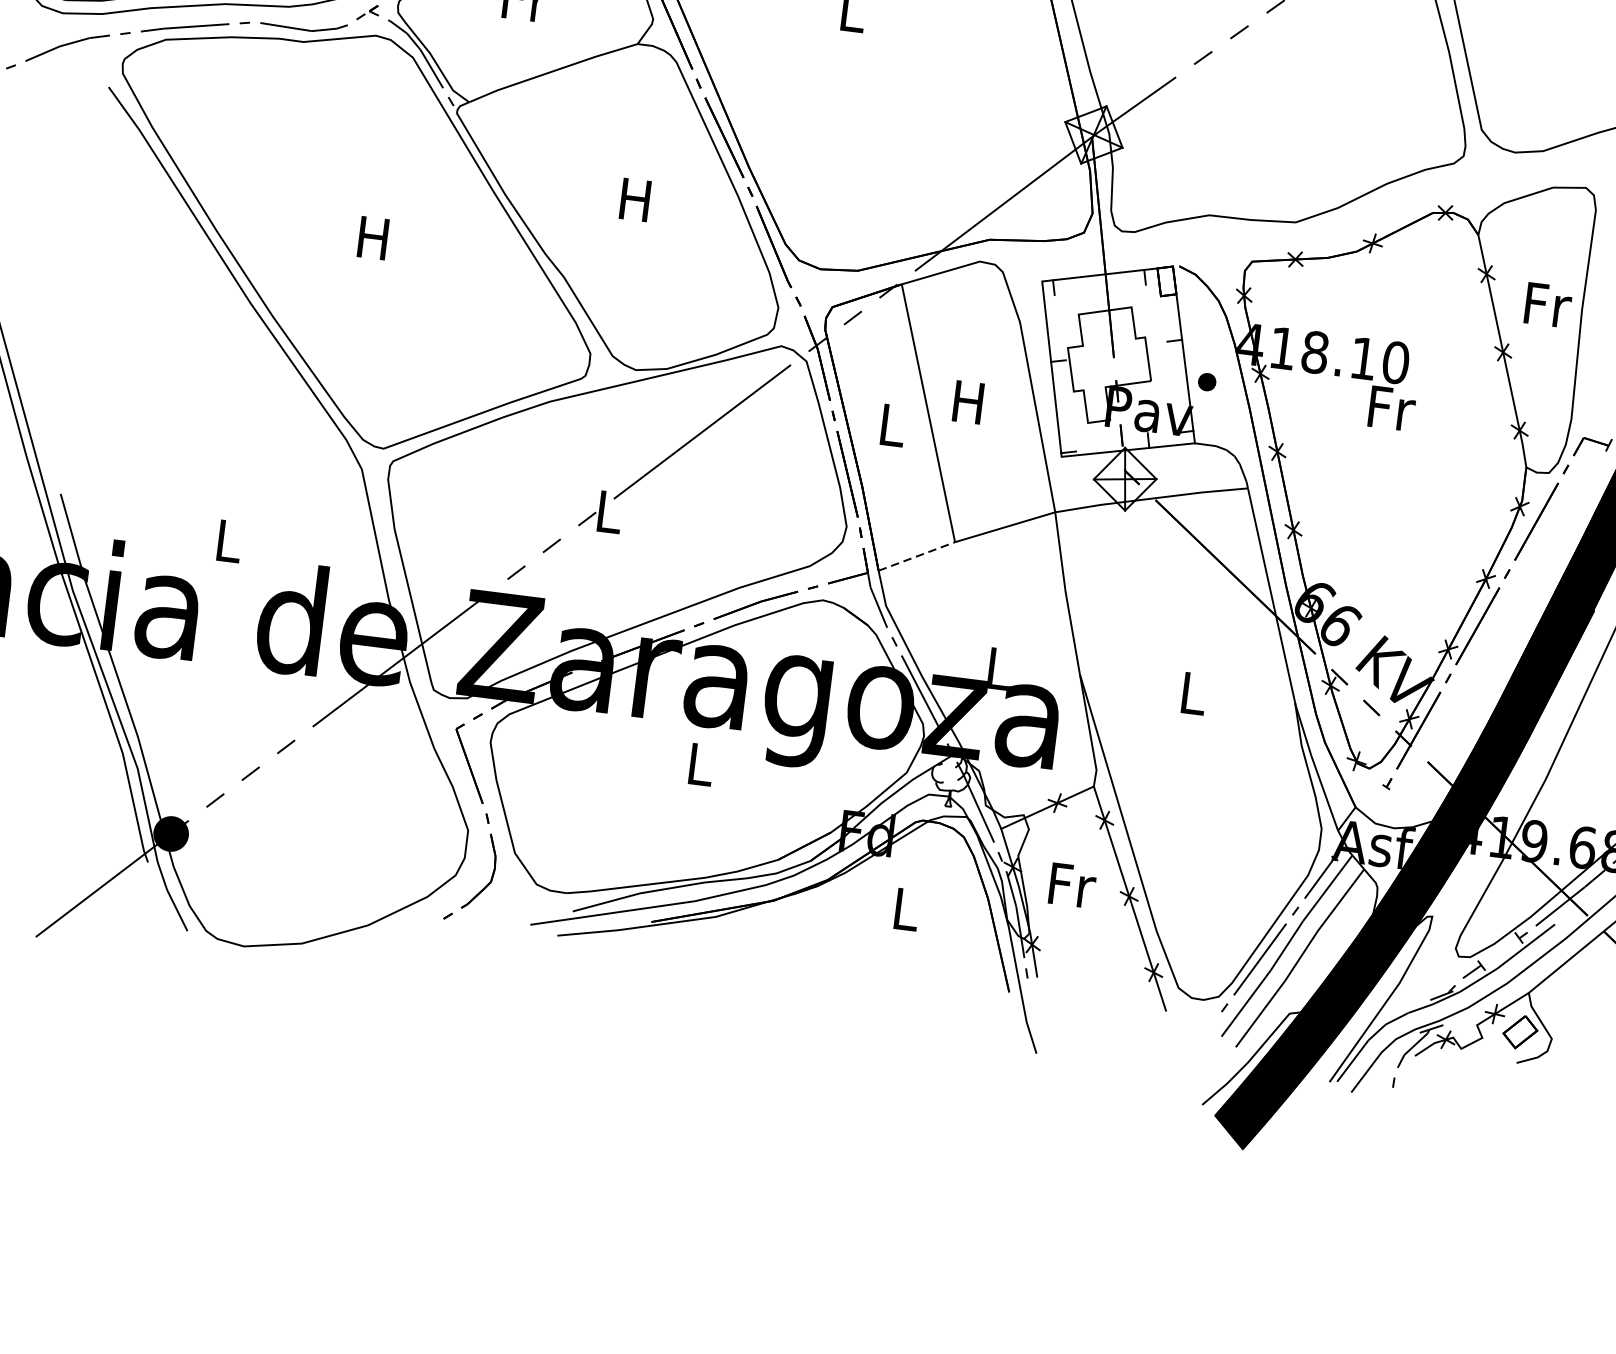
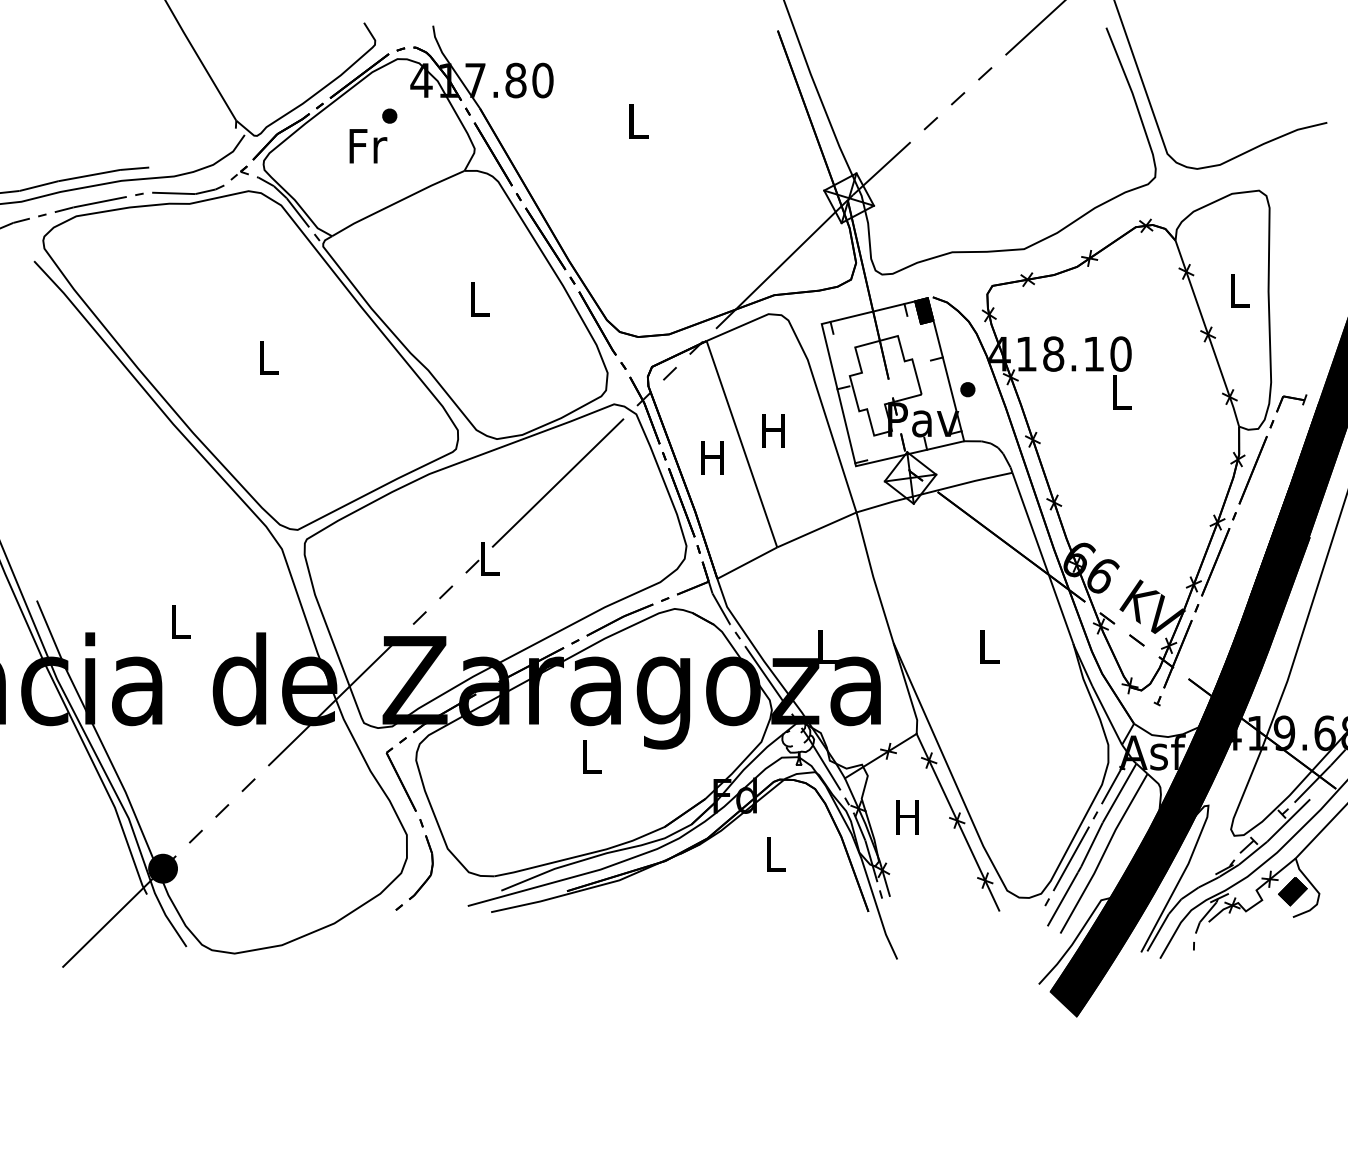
text: (634, 200) -> (478, 299), H -> L
text: (373, 237) -> (267, 357), H -> L
fill: (1167, 280) -> (924, 310), added
text: (1548, 305) -> (1240, 291), Fr -> L
text: (1391, 408) -> (1122, 392), Fr -> L
text: (891, 424) -> (712, 457), L -> H
line: (917, 556) -> (747, 563), dashed -> solid
text: (1072, 885) -> (909, 817), Fr -> H
fill: (1519, 1032) -> (1292, 891), added

